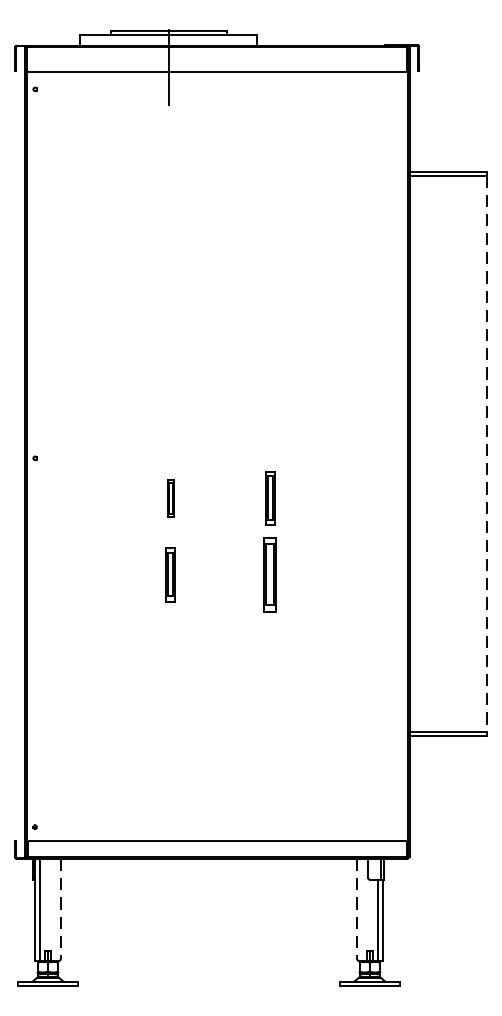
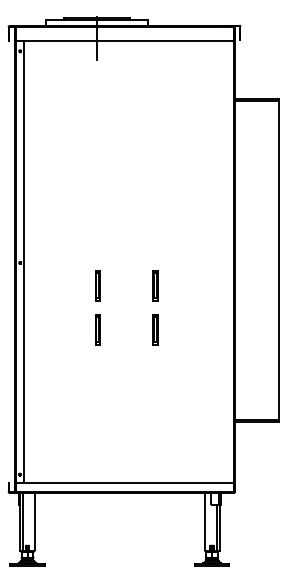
line: (487, 453) -> (279, 260), dashed -> solid
line: (42, 455) -> (24, 261), added
part: (169, 497) -> (97, 285), size x1.43
part: (271, 574) -> (155, 329), size x0.71
line: (60, 908) -> (34, 521), dashed -> solid
line: (356, 908) -> (204, 521), dashed -> solid

